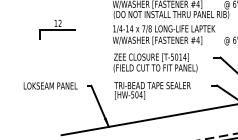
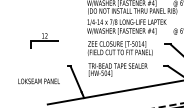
part: (57, 29) -> (44, 40), moved
text: (49, 86) -> (38, 81), moved

